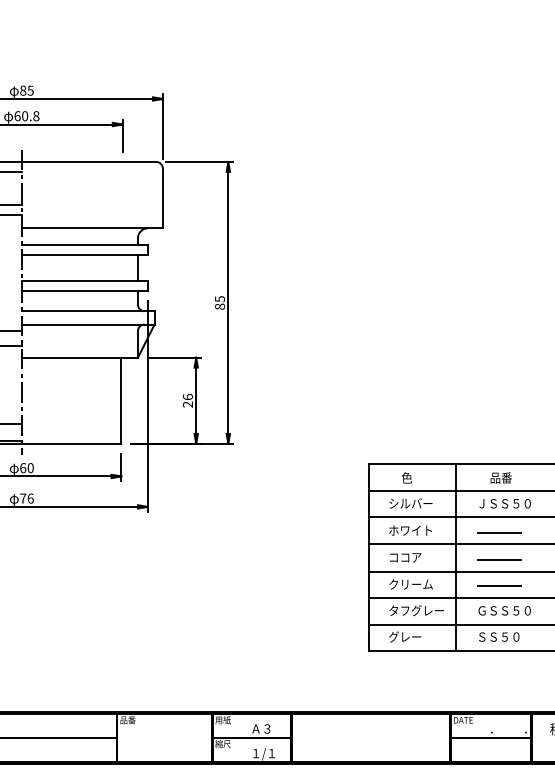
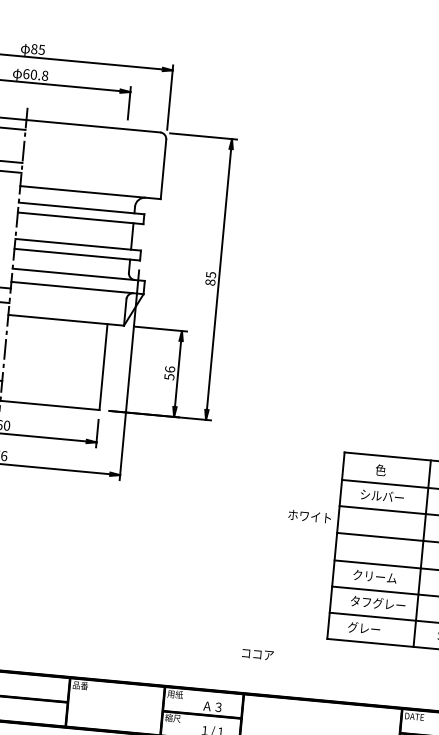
text: (187, 404) -> (168, 376), 26 -> 56
text: (410, 530) -> (309, 516), moved
text: (405, 557) -> (257, 654), moved

